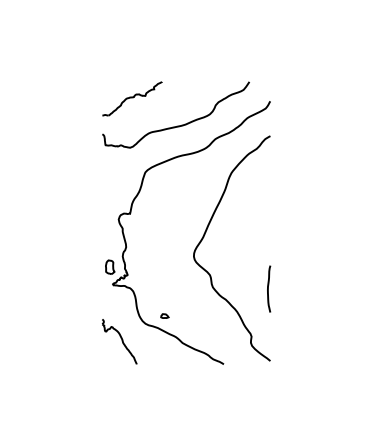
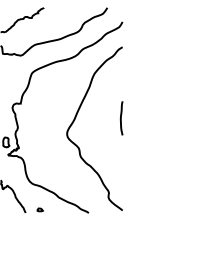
curve: (268, 288) -> (121, 117), moved
part: (164, 315) -> (39, 209), moved

